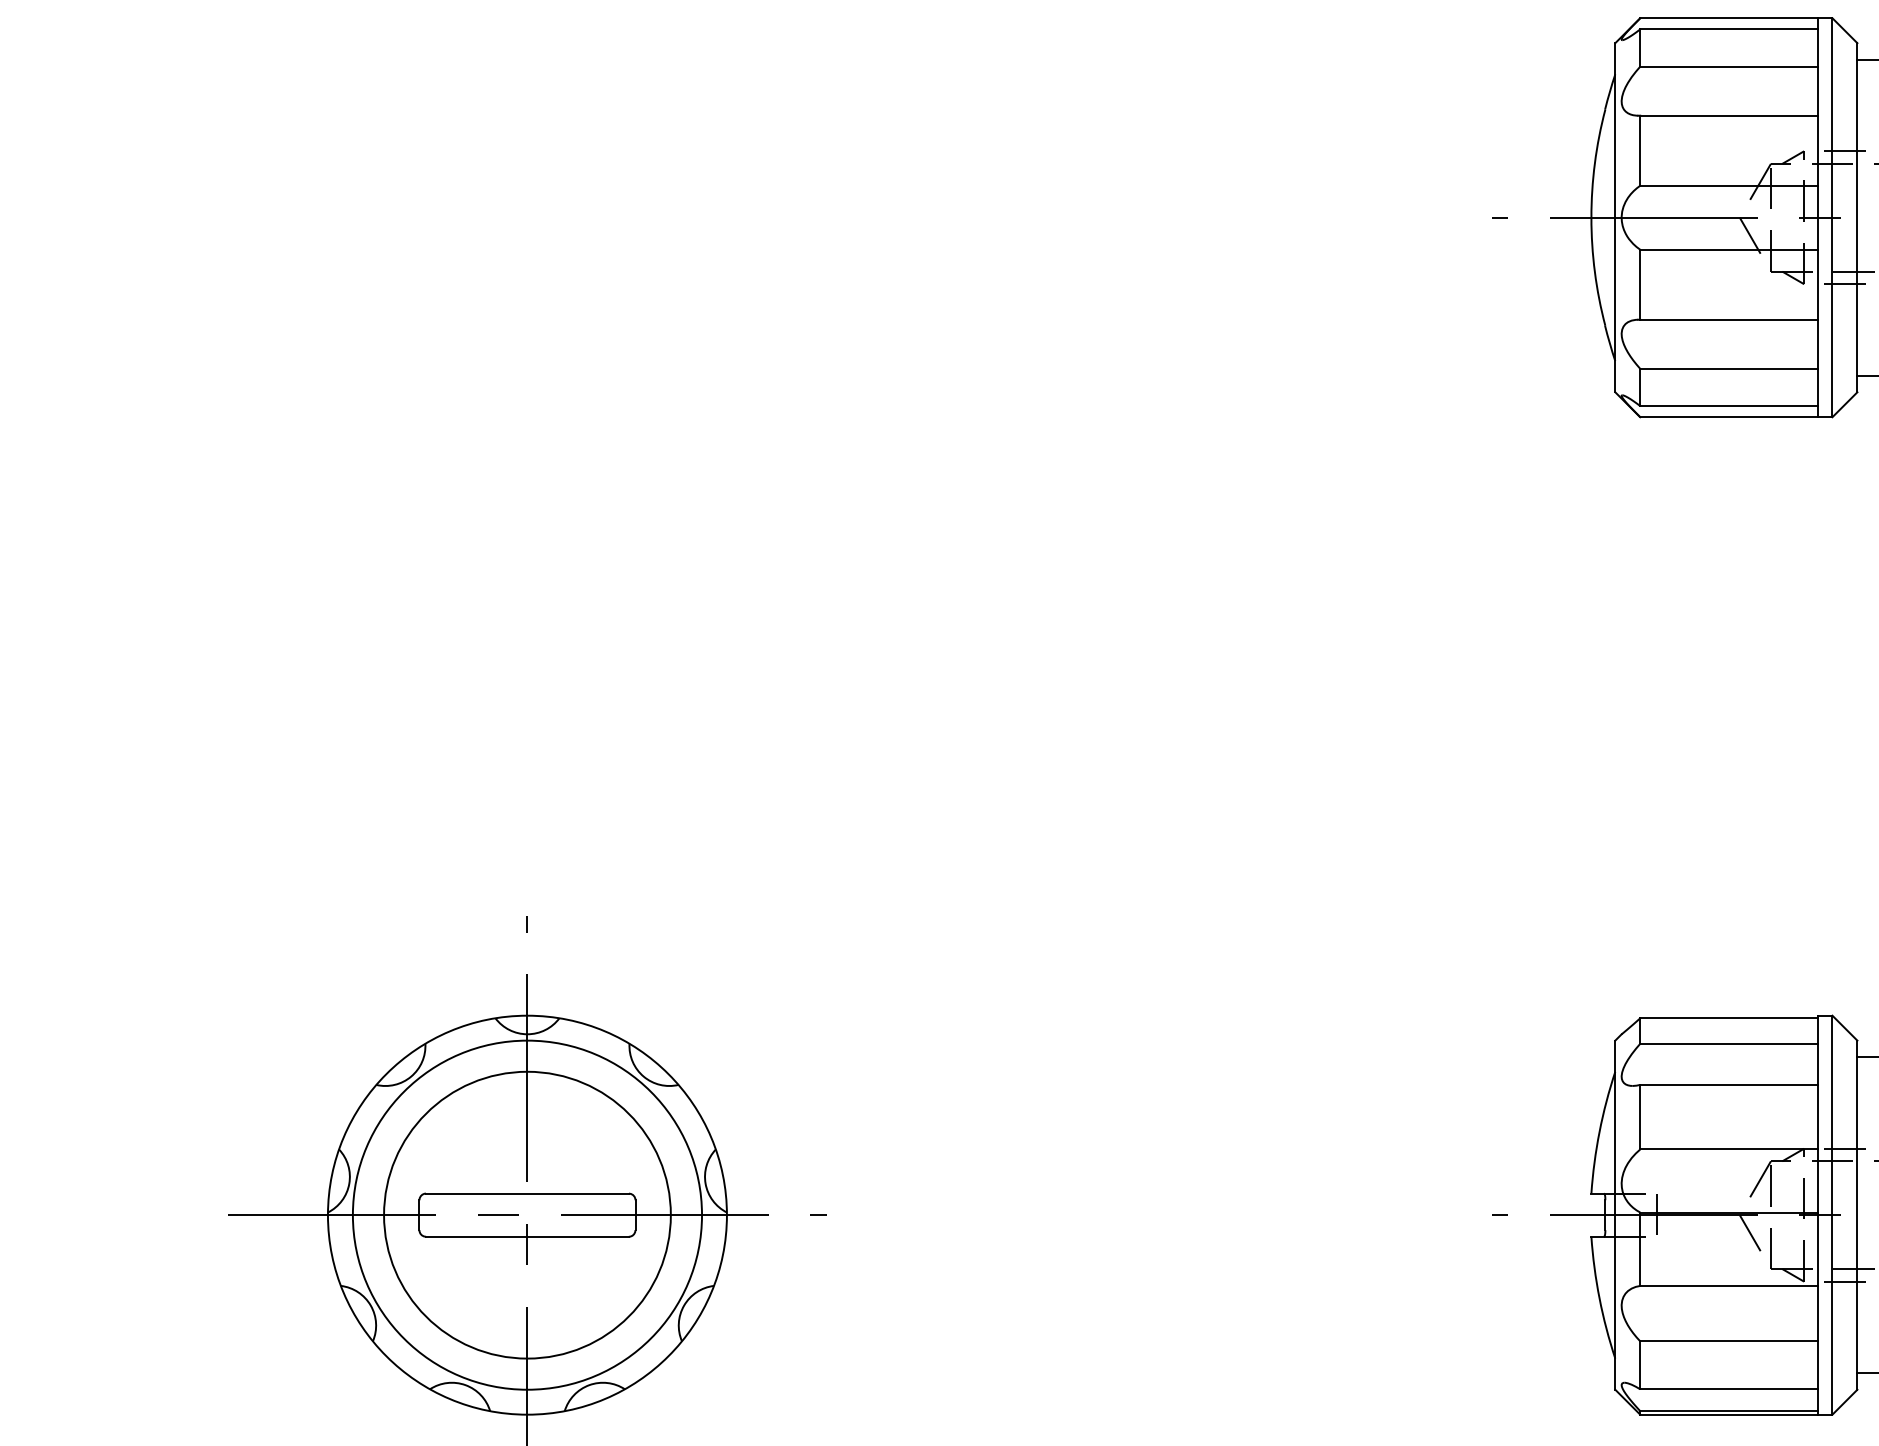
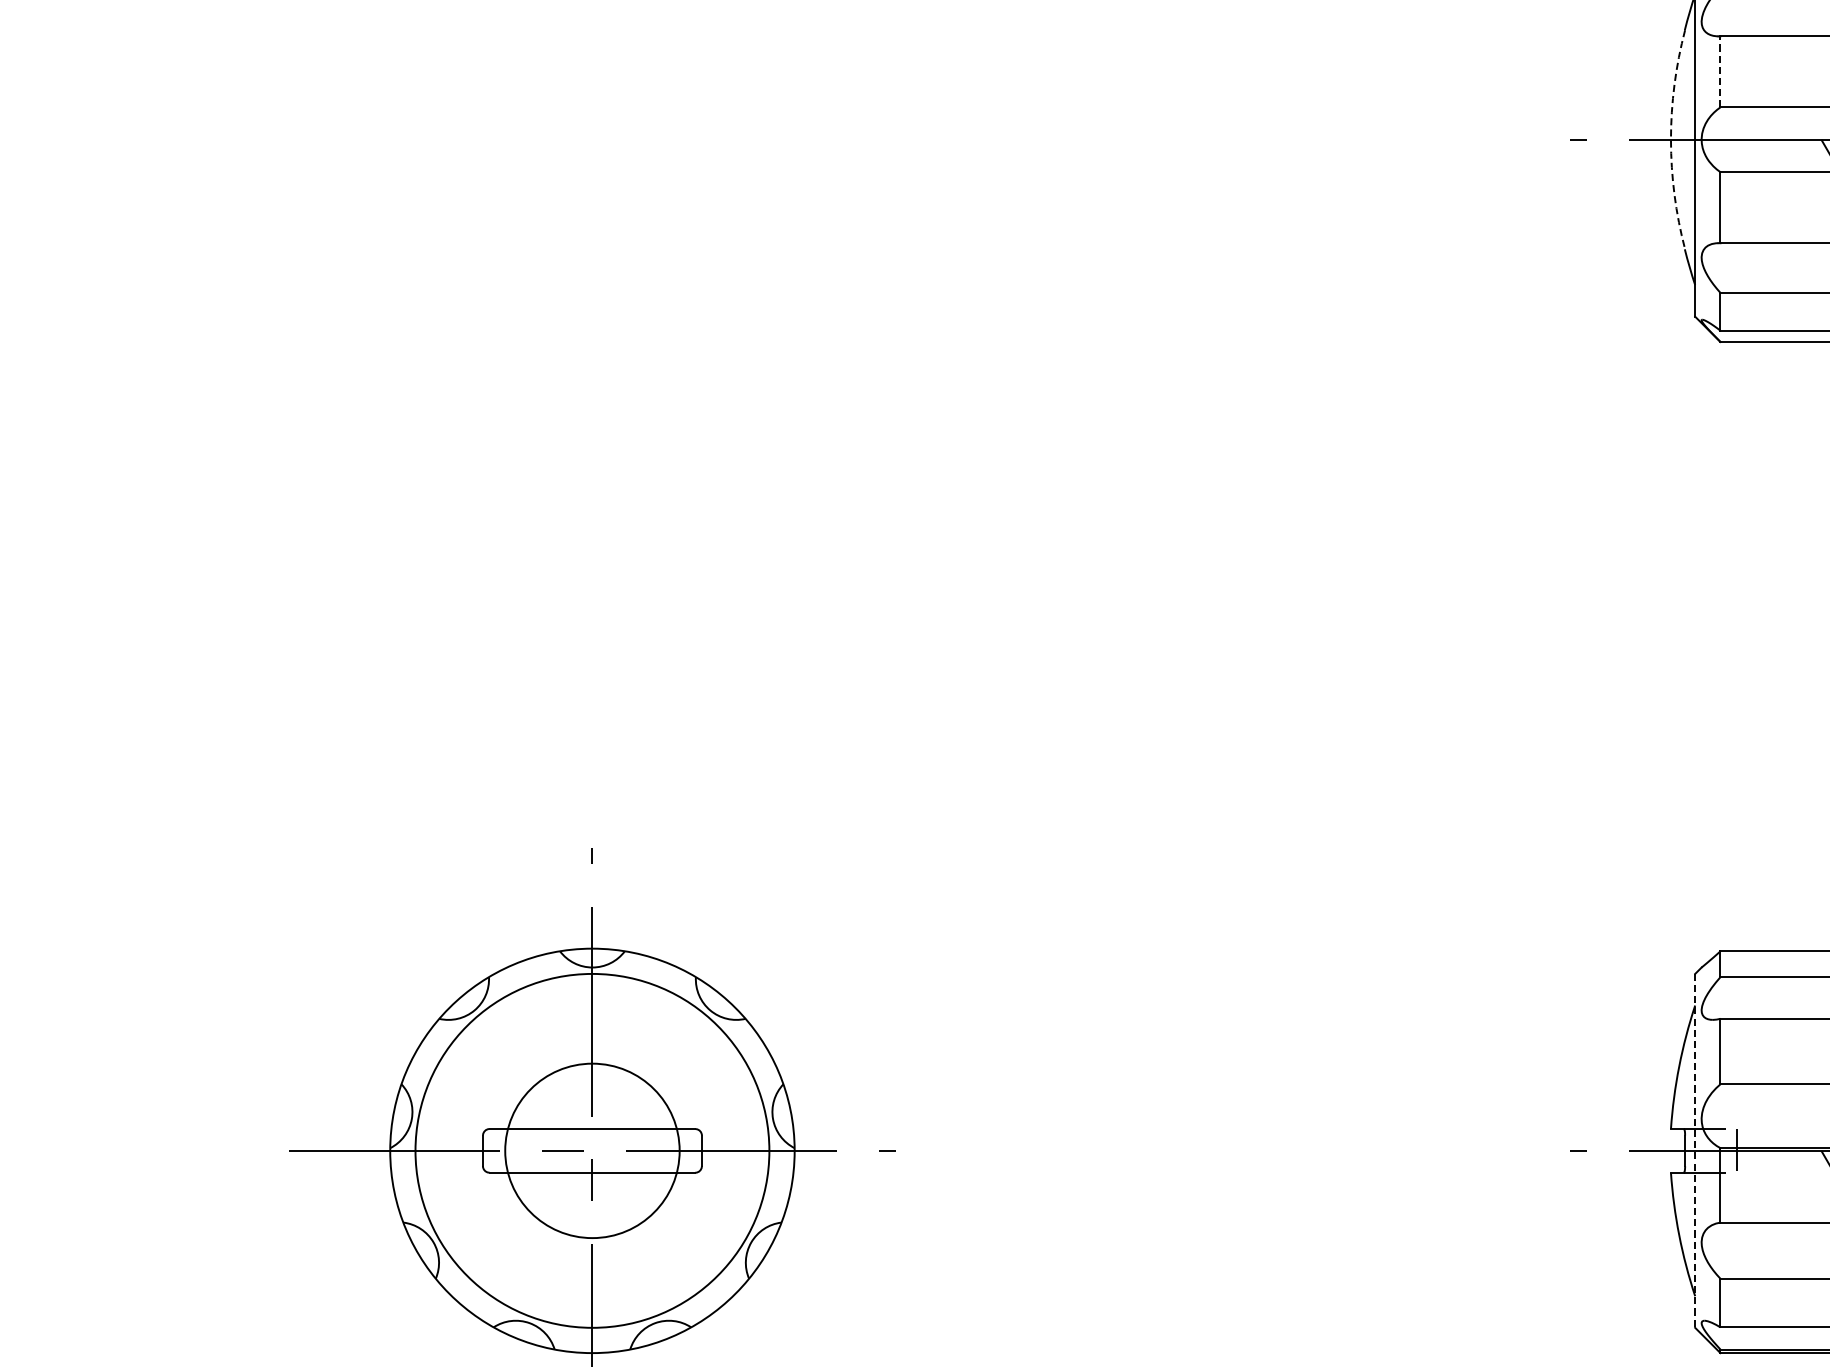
line: (1640, 150) -> (1720, 71), solid -> dashed
arc: (1591, 217) -> (1671, 139), solid -> dashed
circle: (527, 1214) -> (592, 1150), size x0.6
line: (1615, 1215) -> (1695, 1151), solid -> dashed

